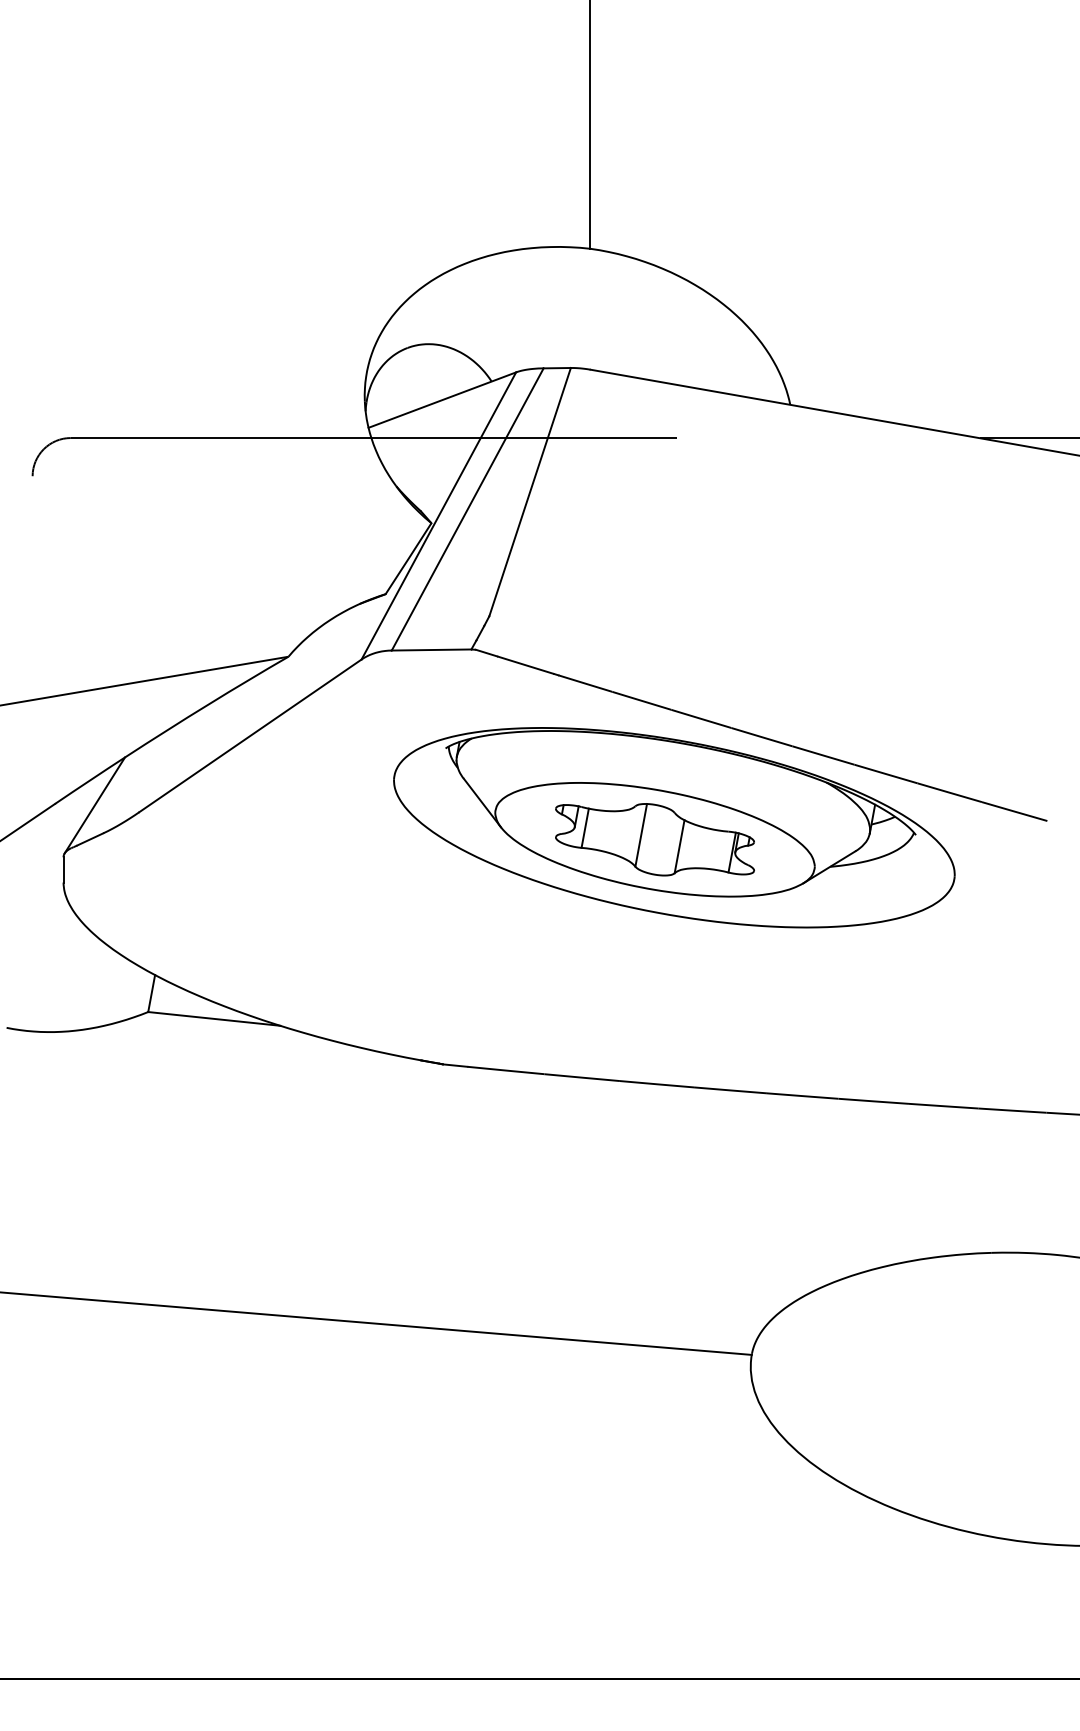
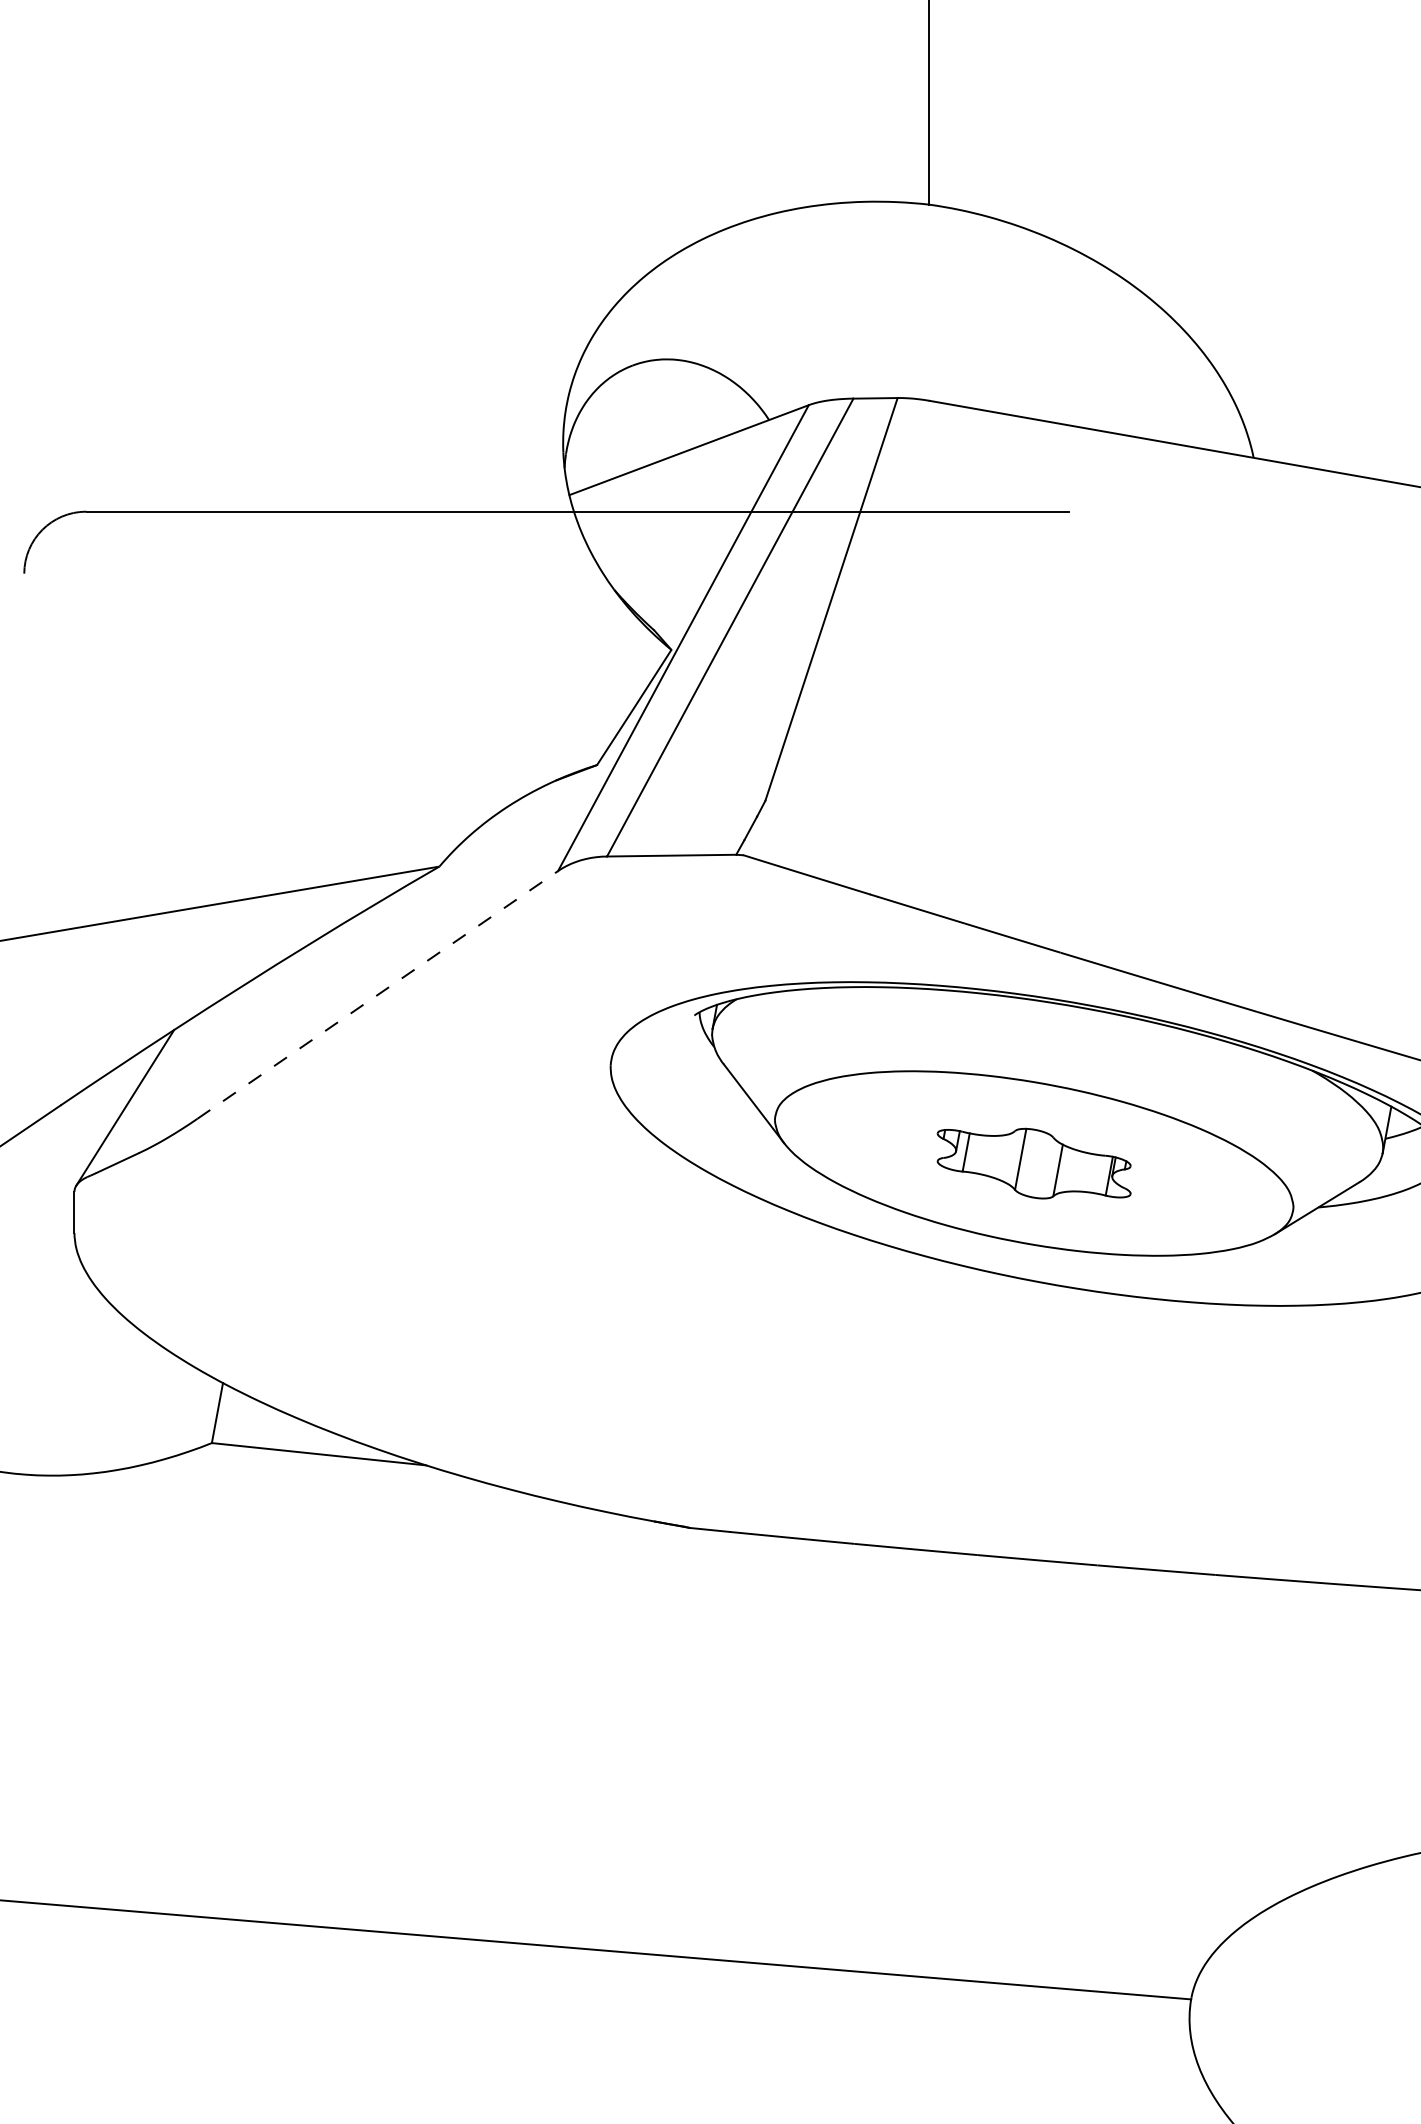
line: (250, 735) -> (377, 994), solid -> dashed
part: (654, 839) -> (1033, 1163), size x0.6

